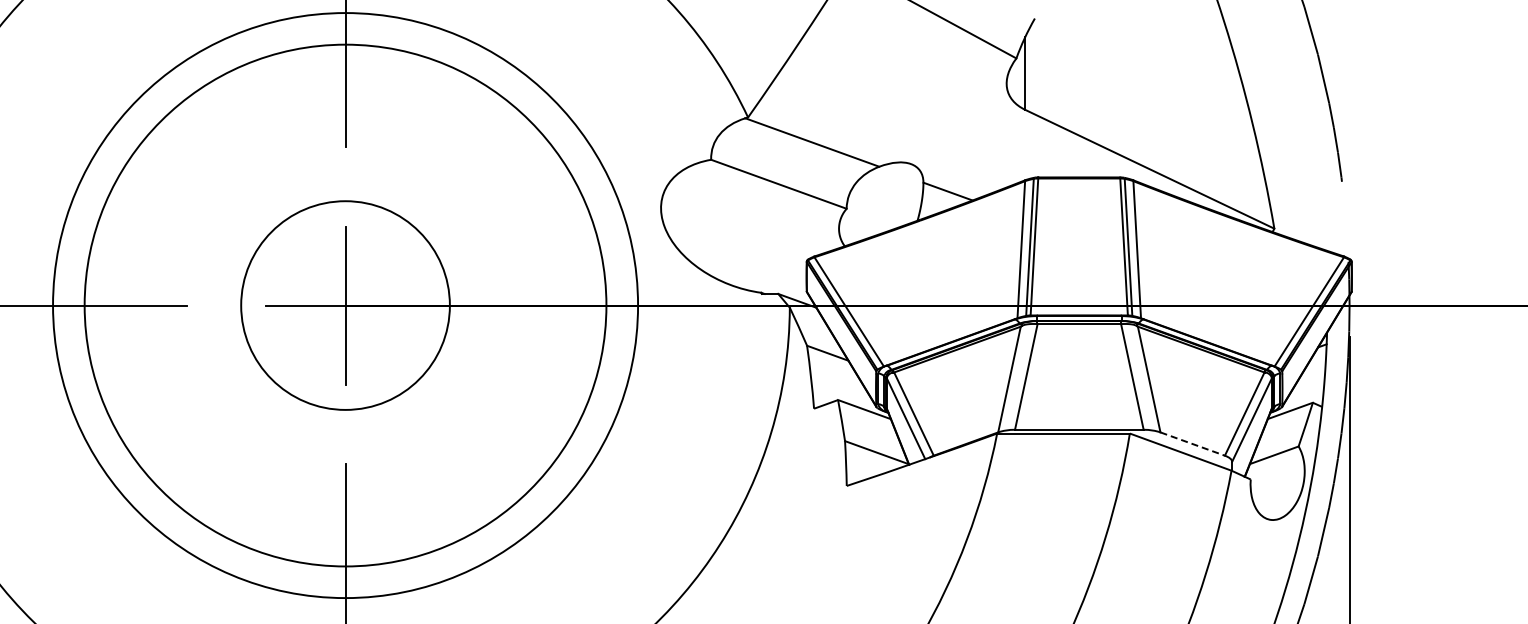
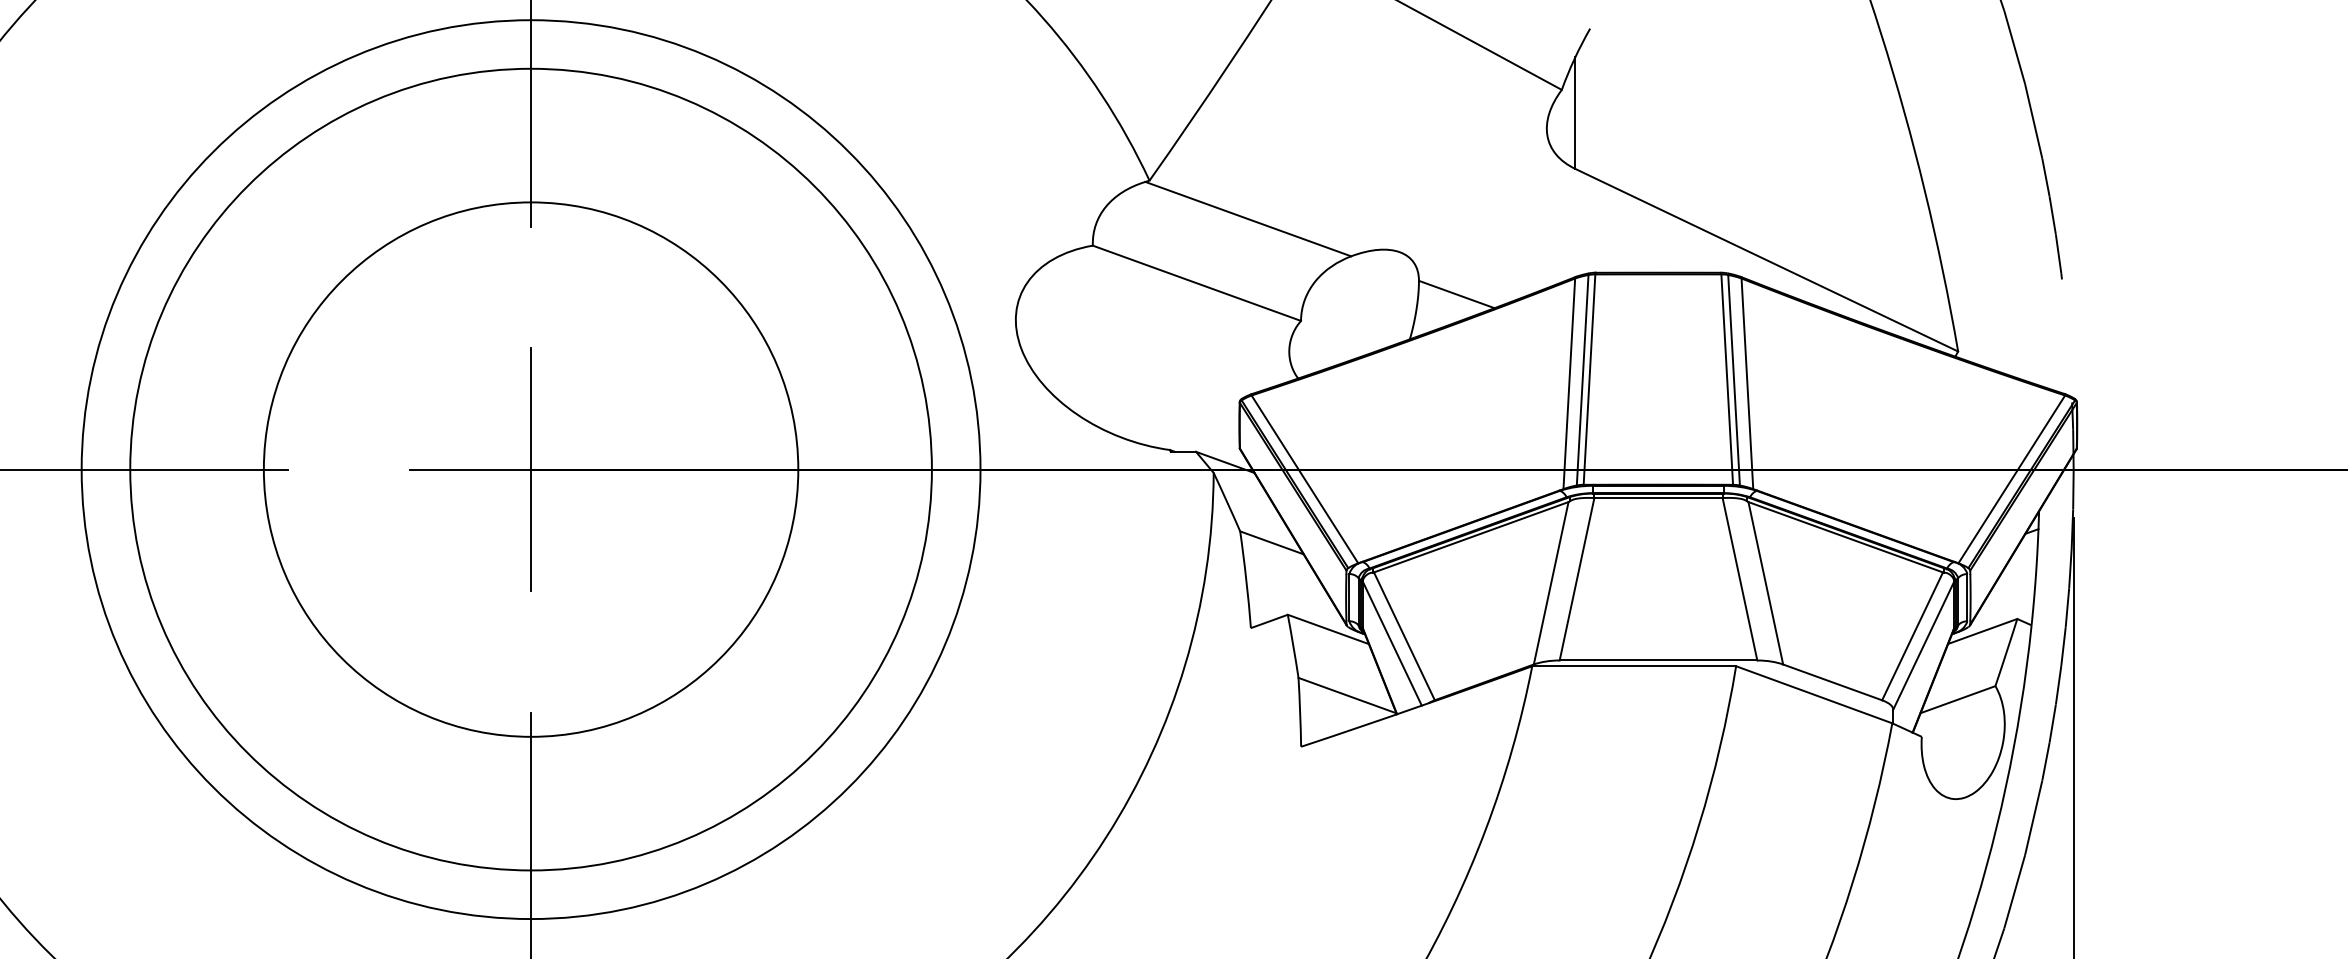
circle: (345, 305) -> (531, 469), size x1.67
line: (1193, 444) -> (1833, 683), dashed -> solid

